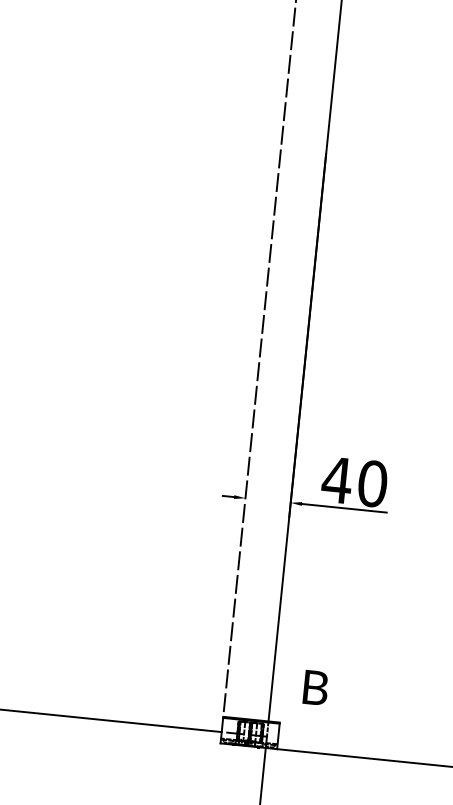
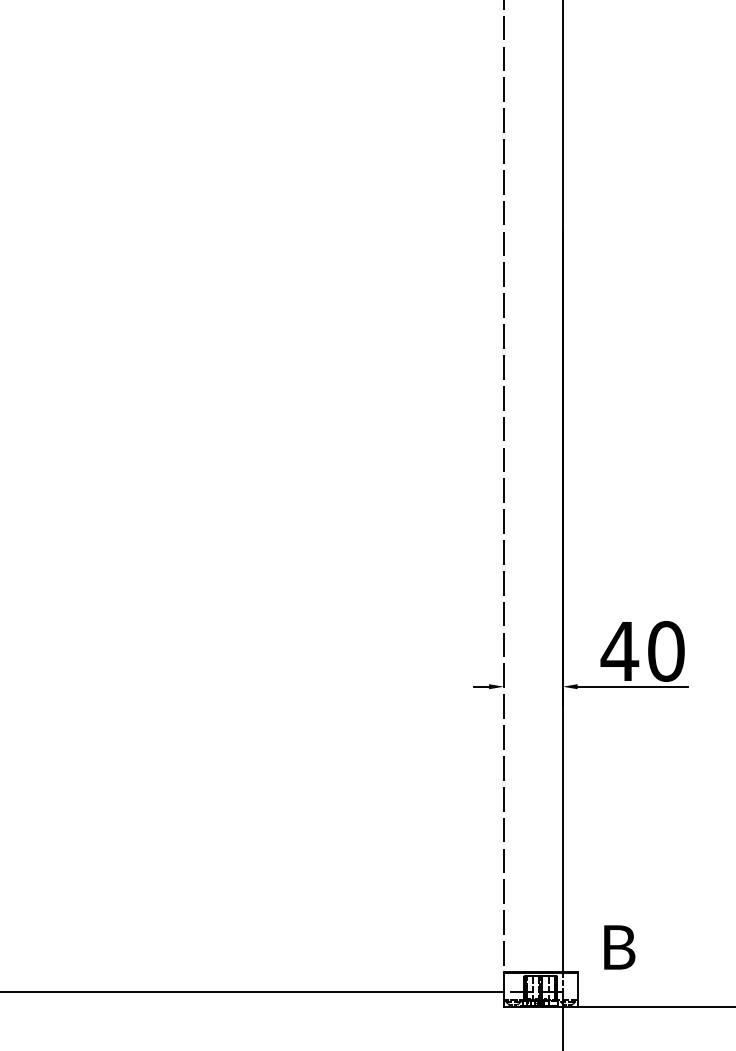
text: (315, 687) -> (619, 947), moved

